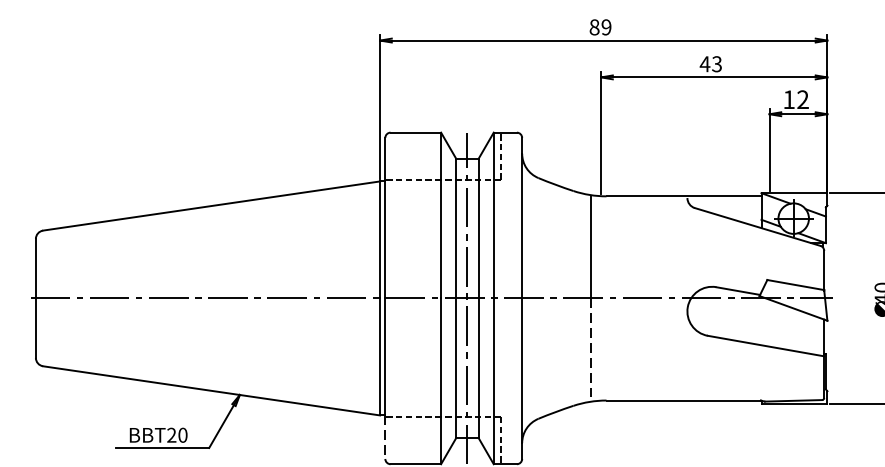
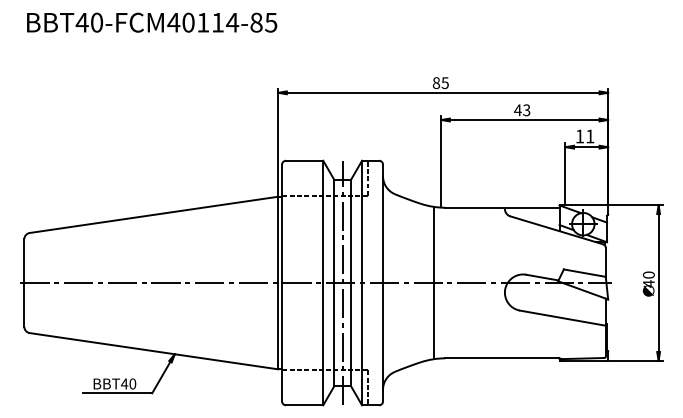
text: (605, 26) -> (444, 82), 89 -> 85
text: (803, 99) -> (590, 136), 12 -> 11
line: (590, 349) -> (433, 320), dashed -> solid
text: (171, 434) -> (124, 383), BBT20 -> BBT40
line: (385, 437) -> (282, 385), dashed -> solid

